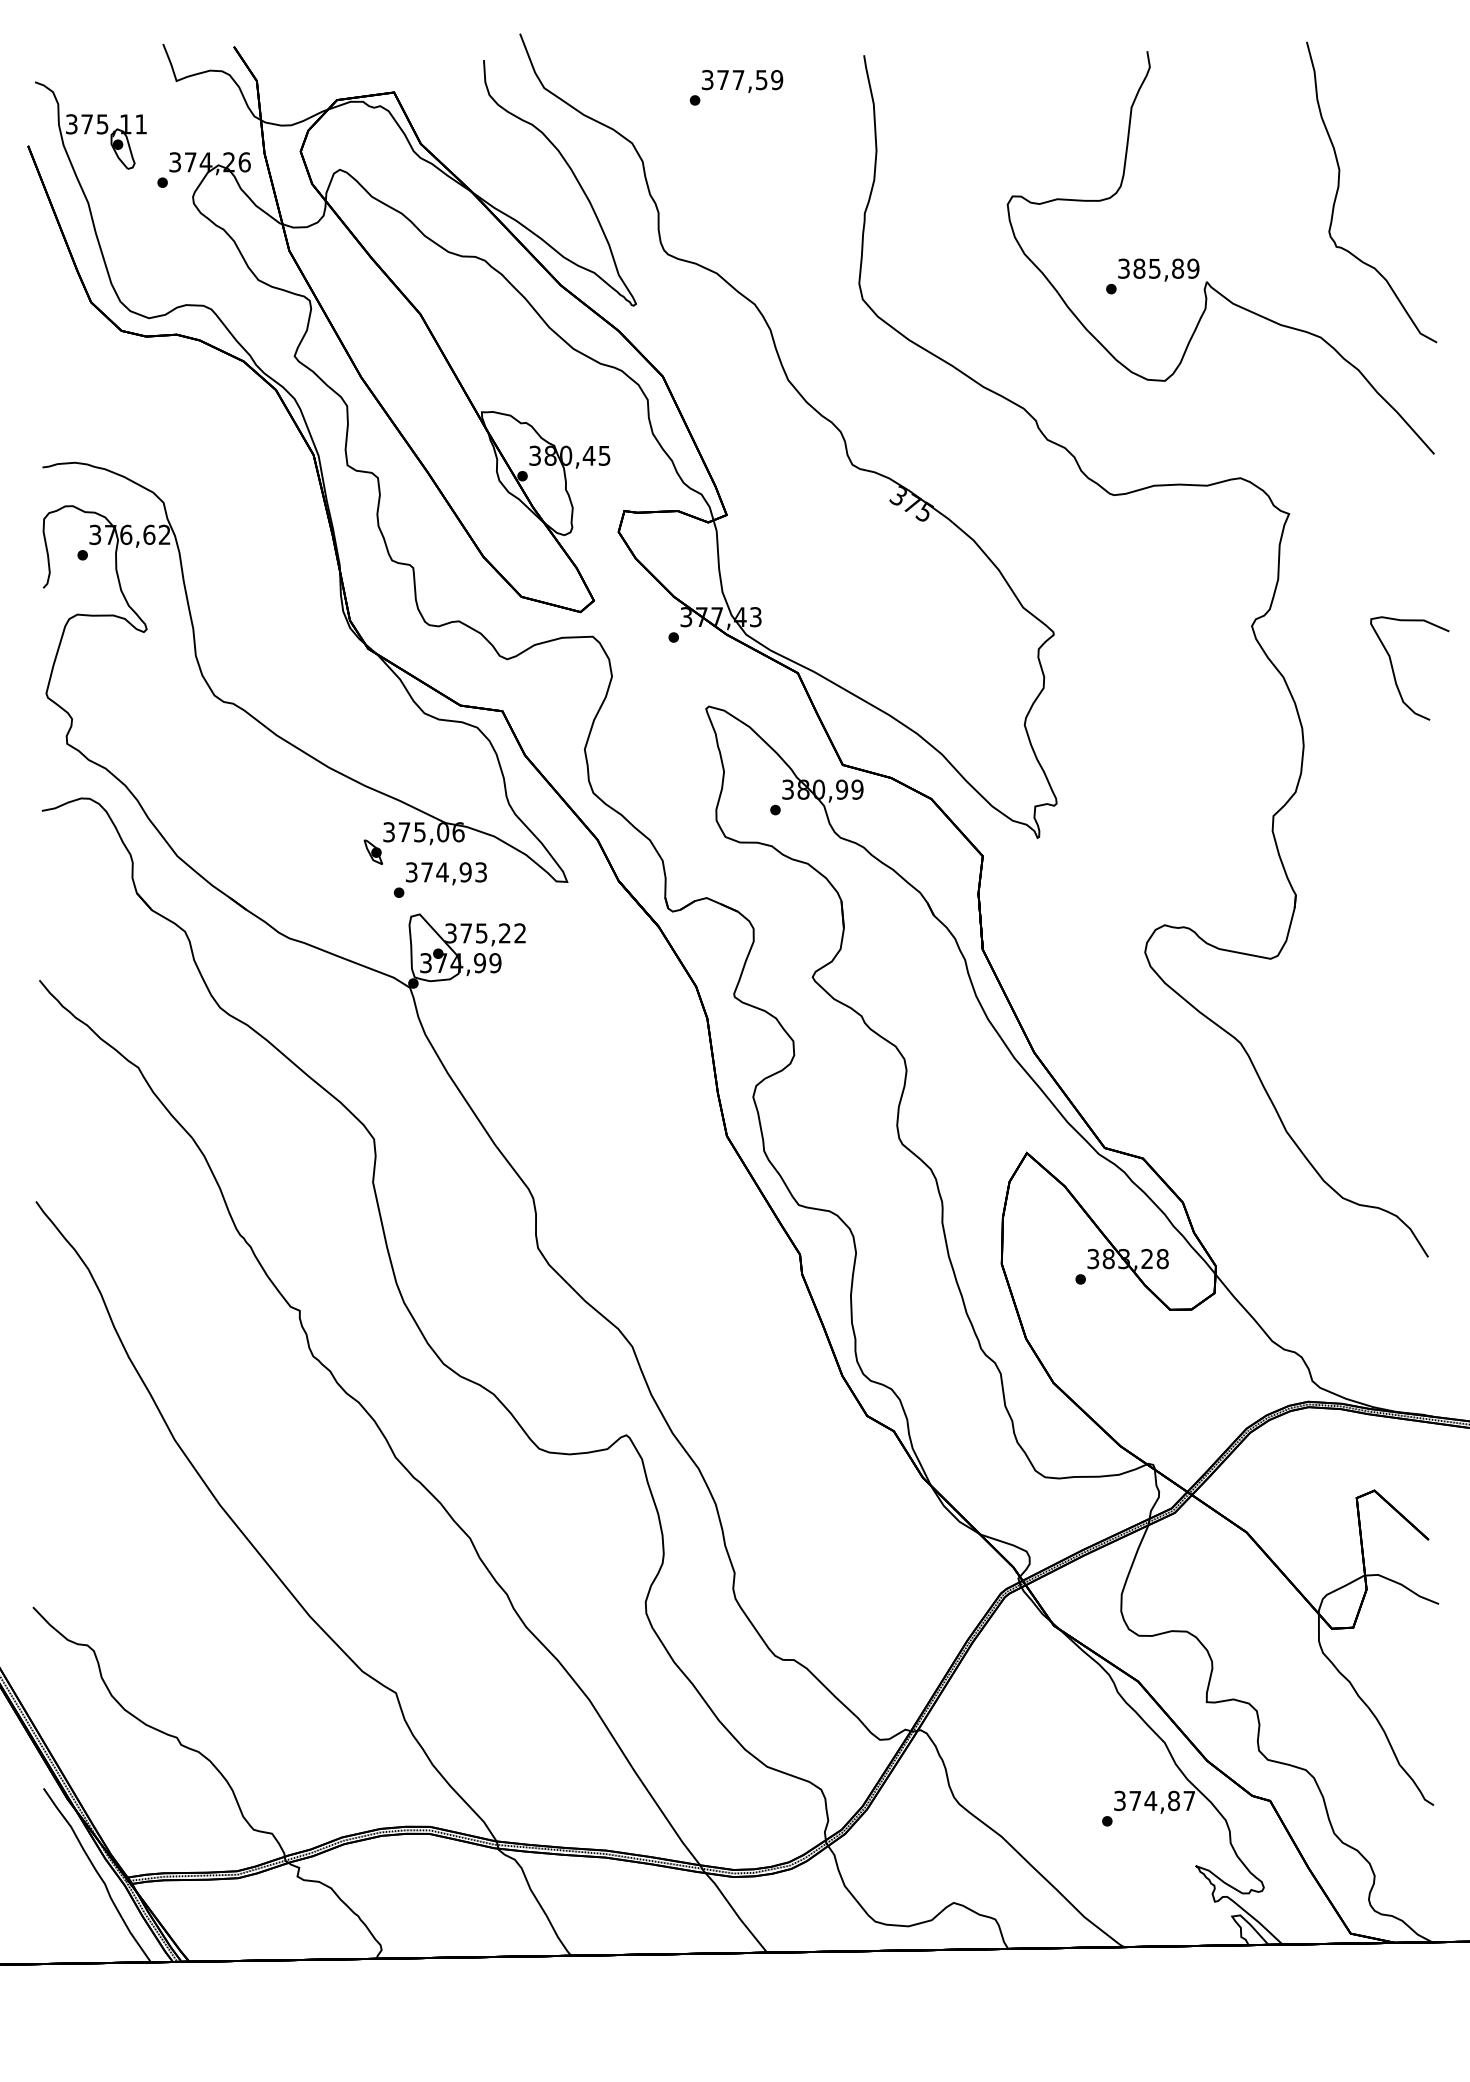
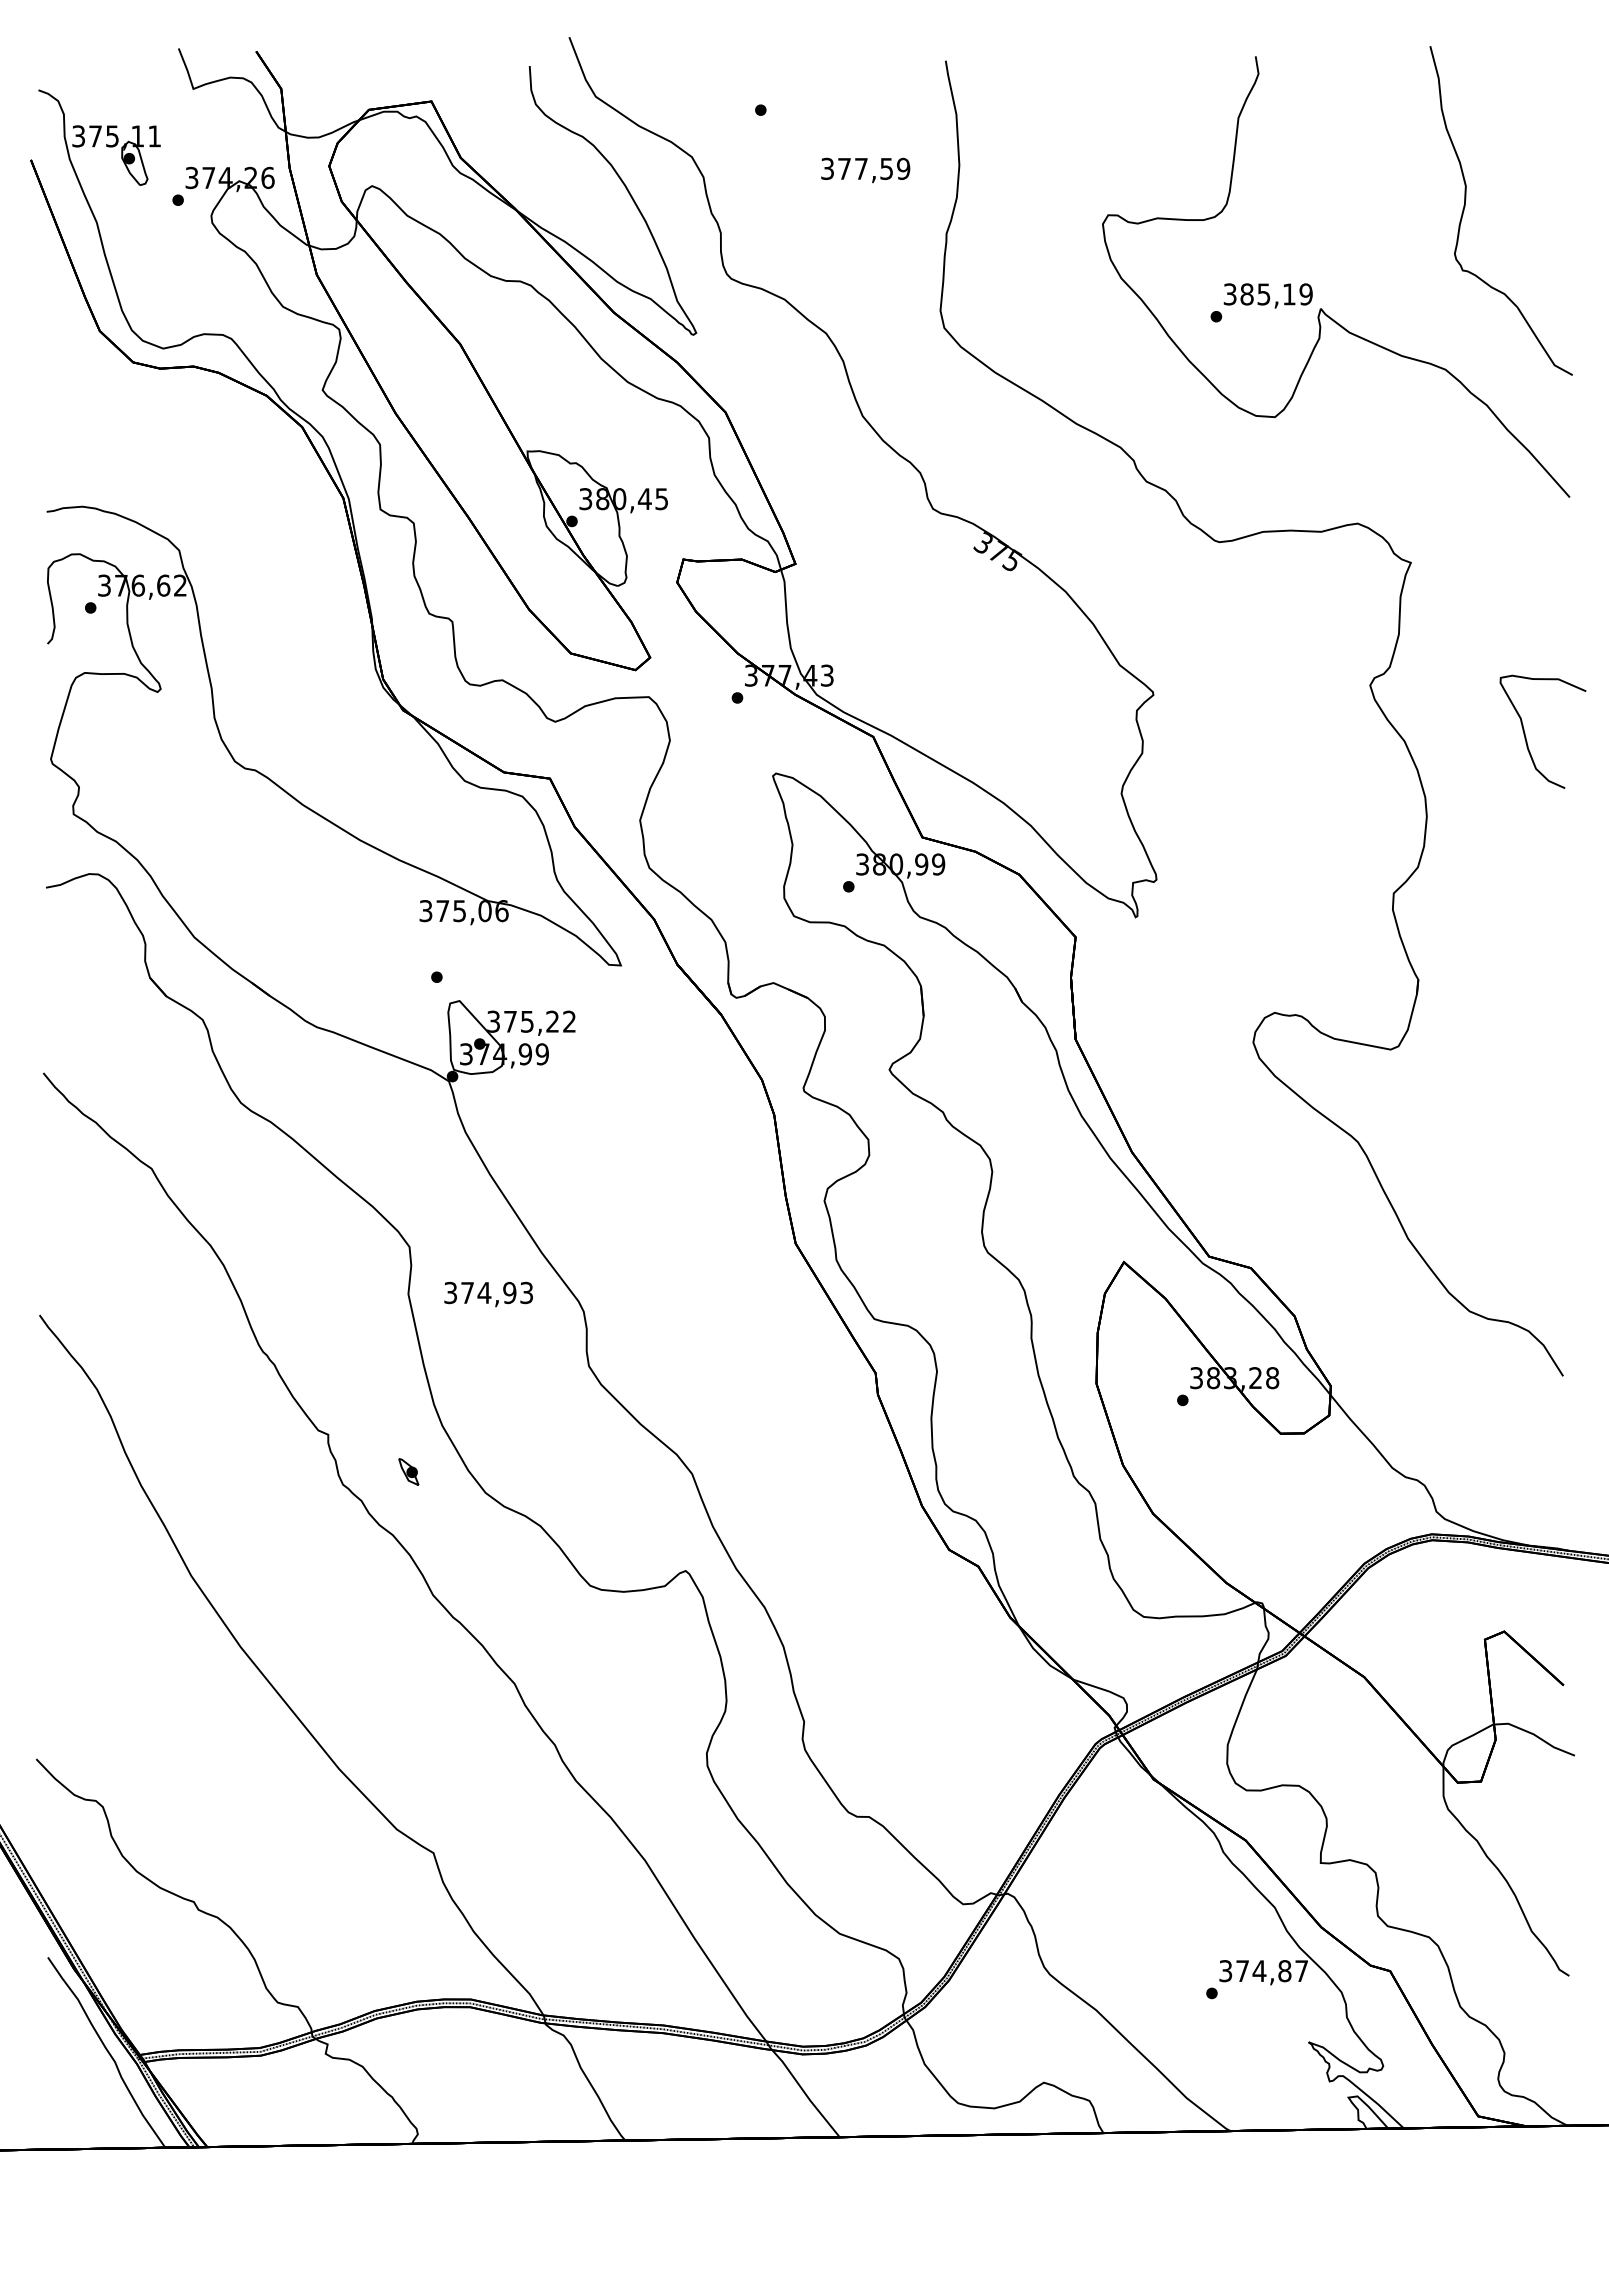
text: (742, 81) -> (865, 170), moved
text: (1177, 268) -> (1288, 294), 385,89 -> 385,19
part: (373, 851) -> (408, 1471), moved
text: (446, 873) -> (488, 1294), moved

